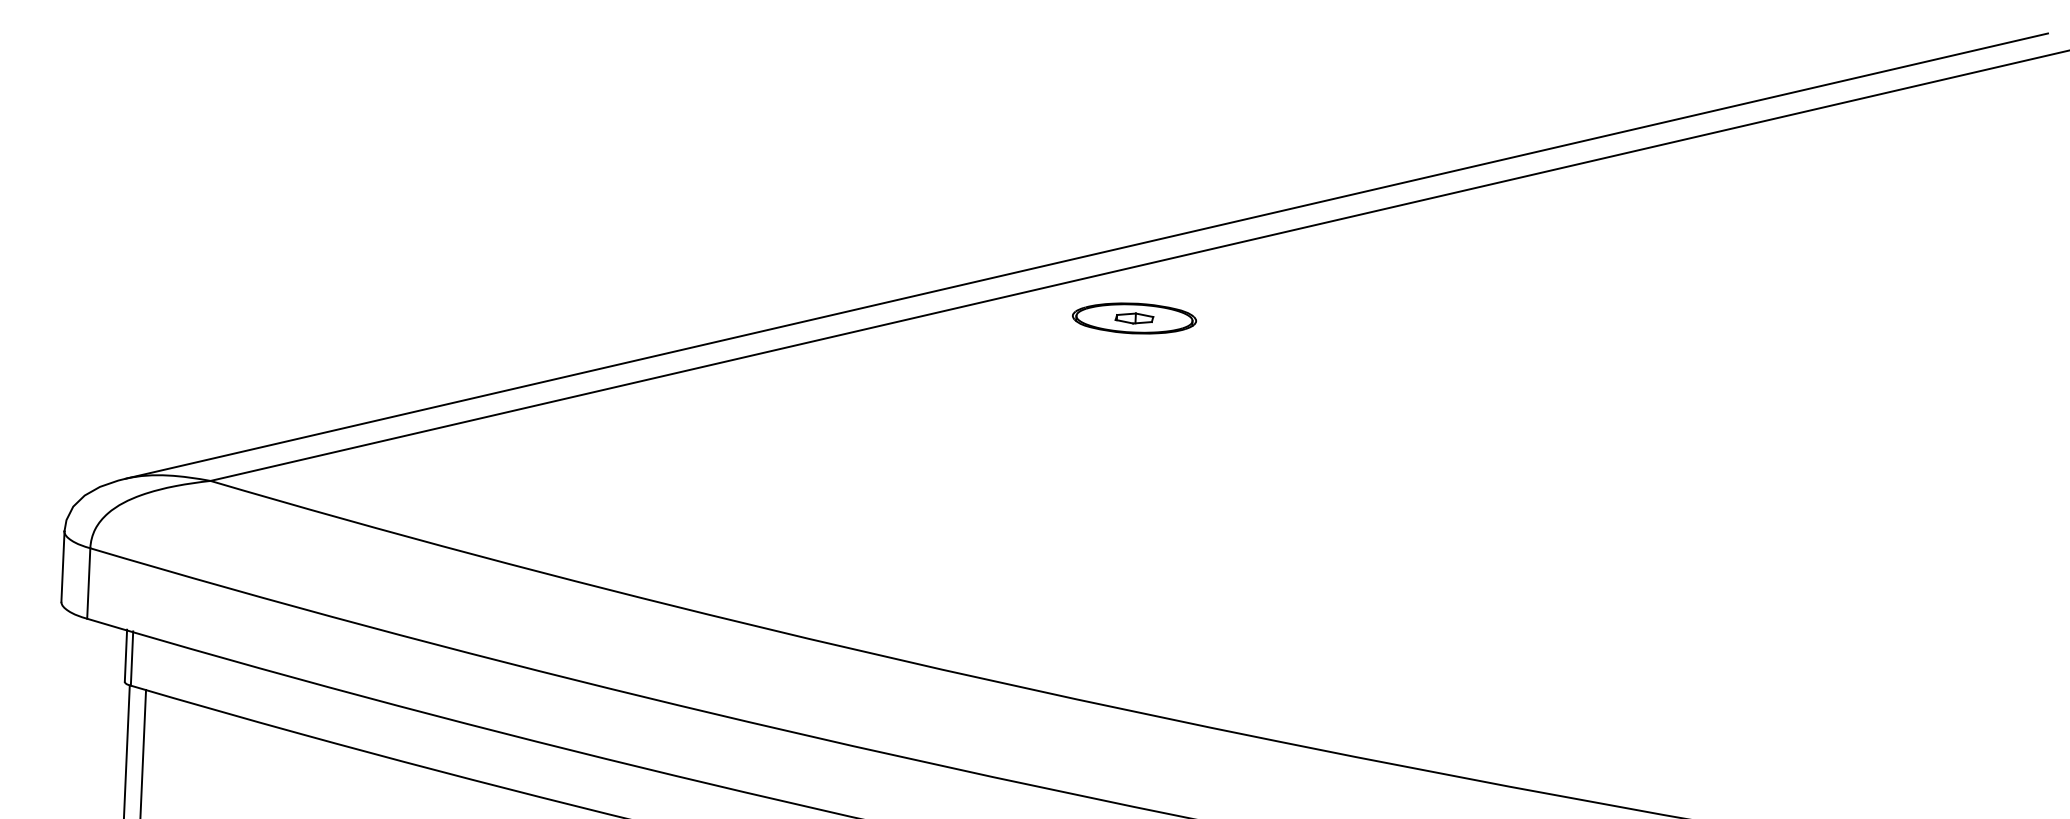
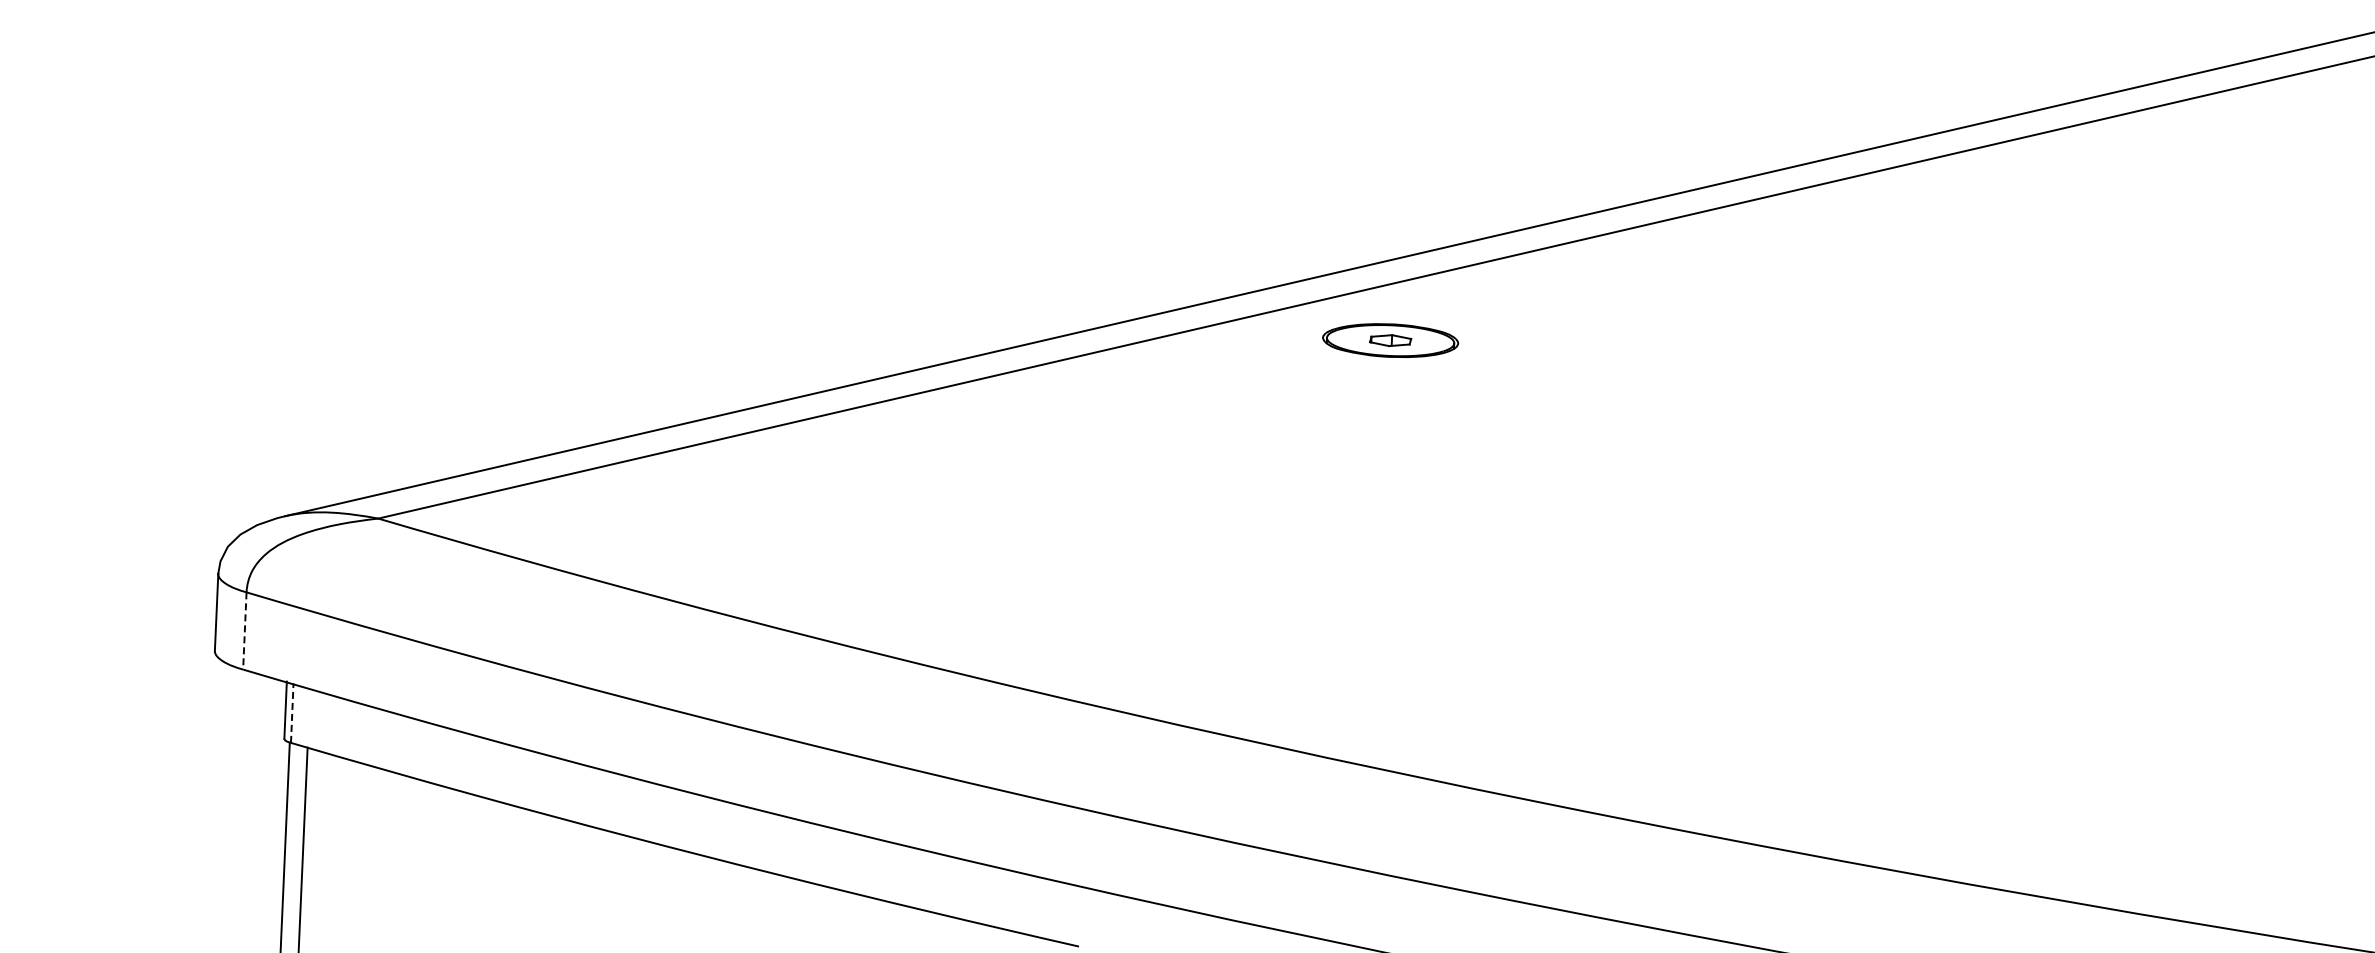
line: (88, 583) -> (244, 630), solid -> dashed
line: (132, 658) -> (292, 713), solid -> dashed

